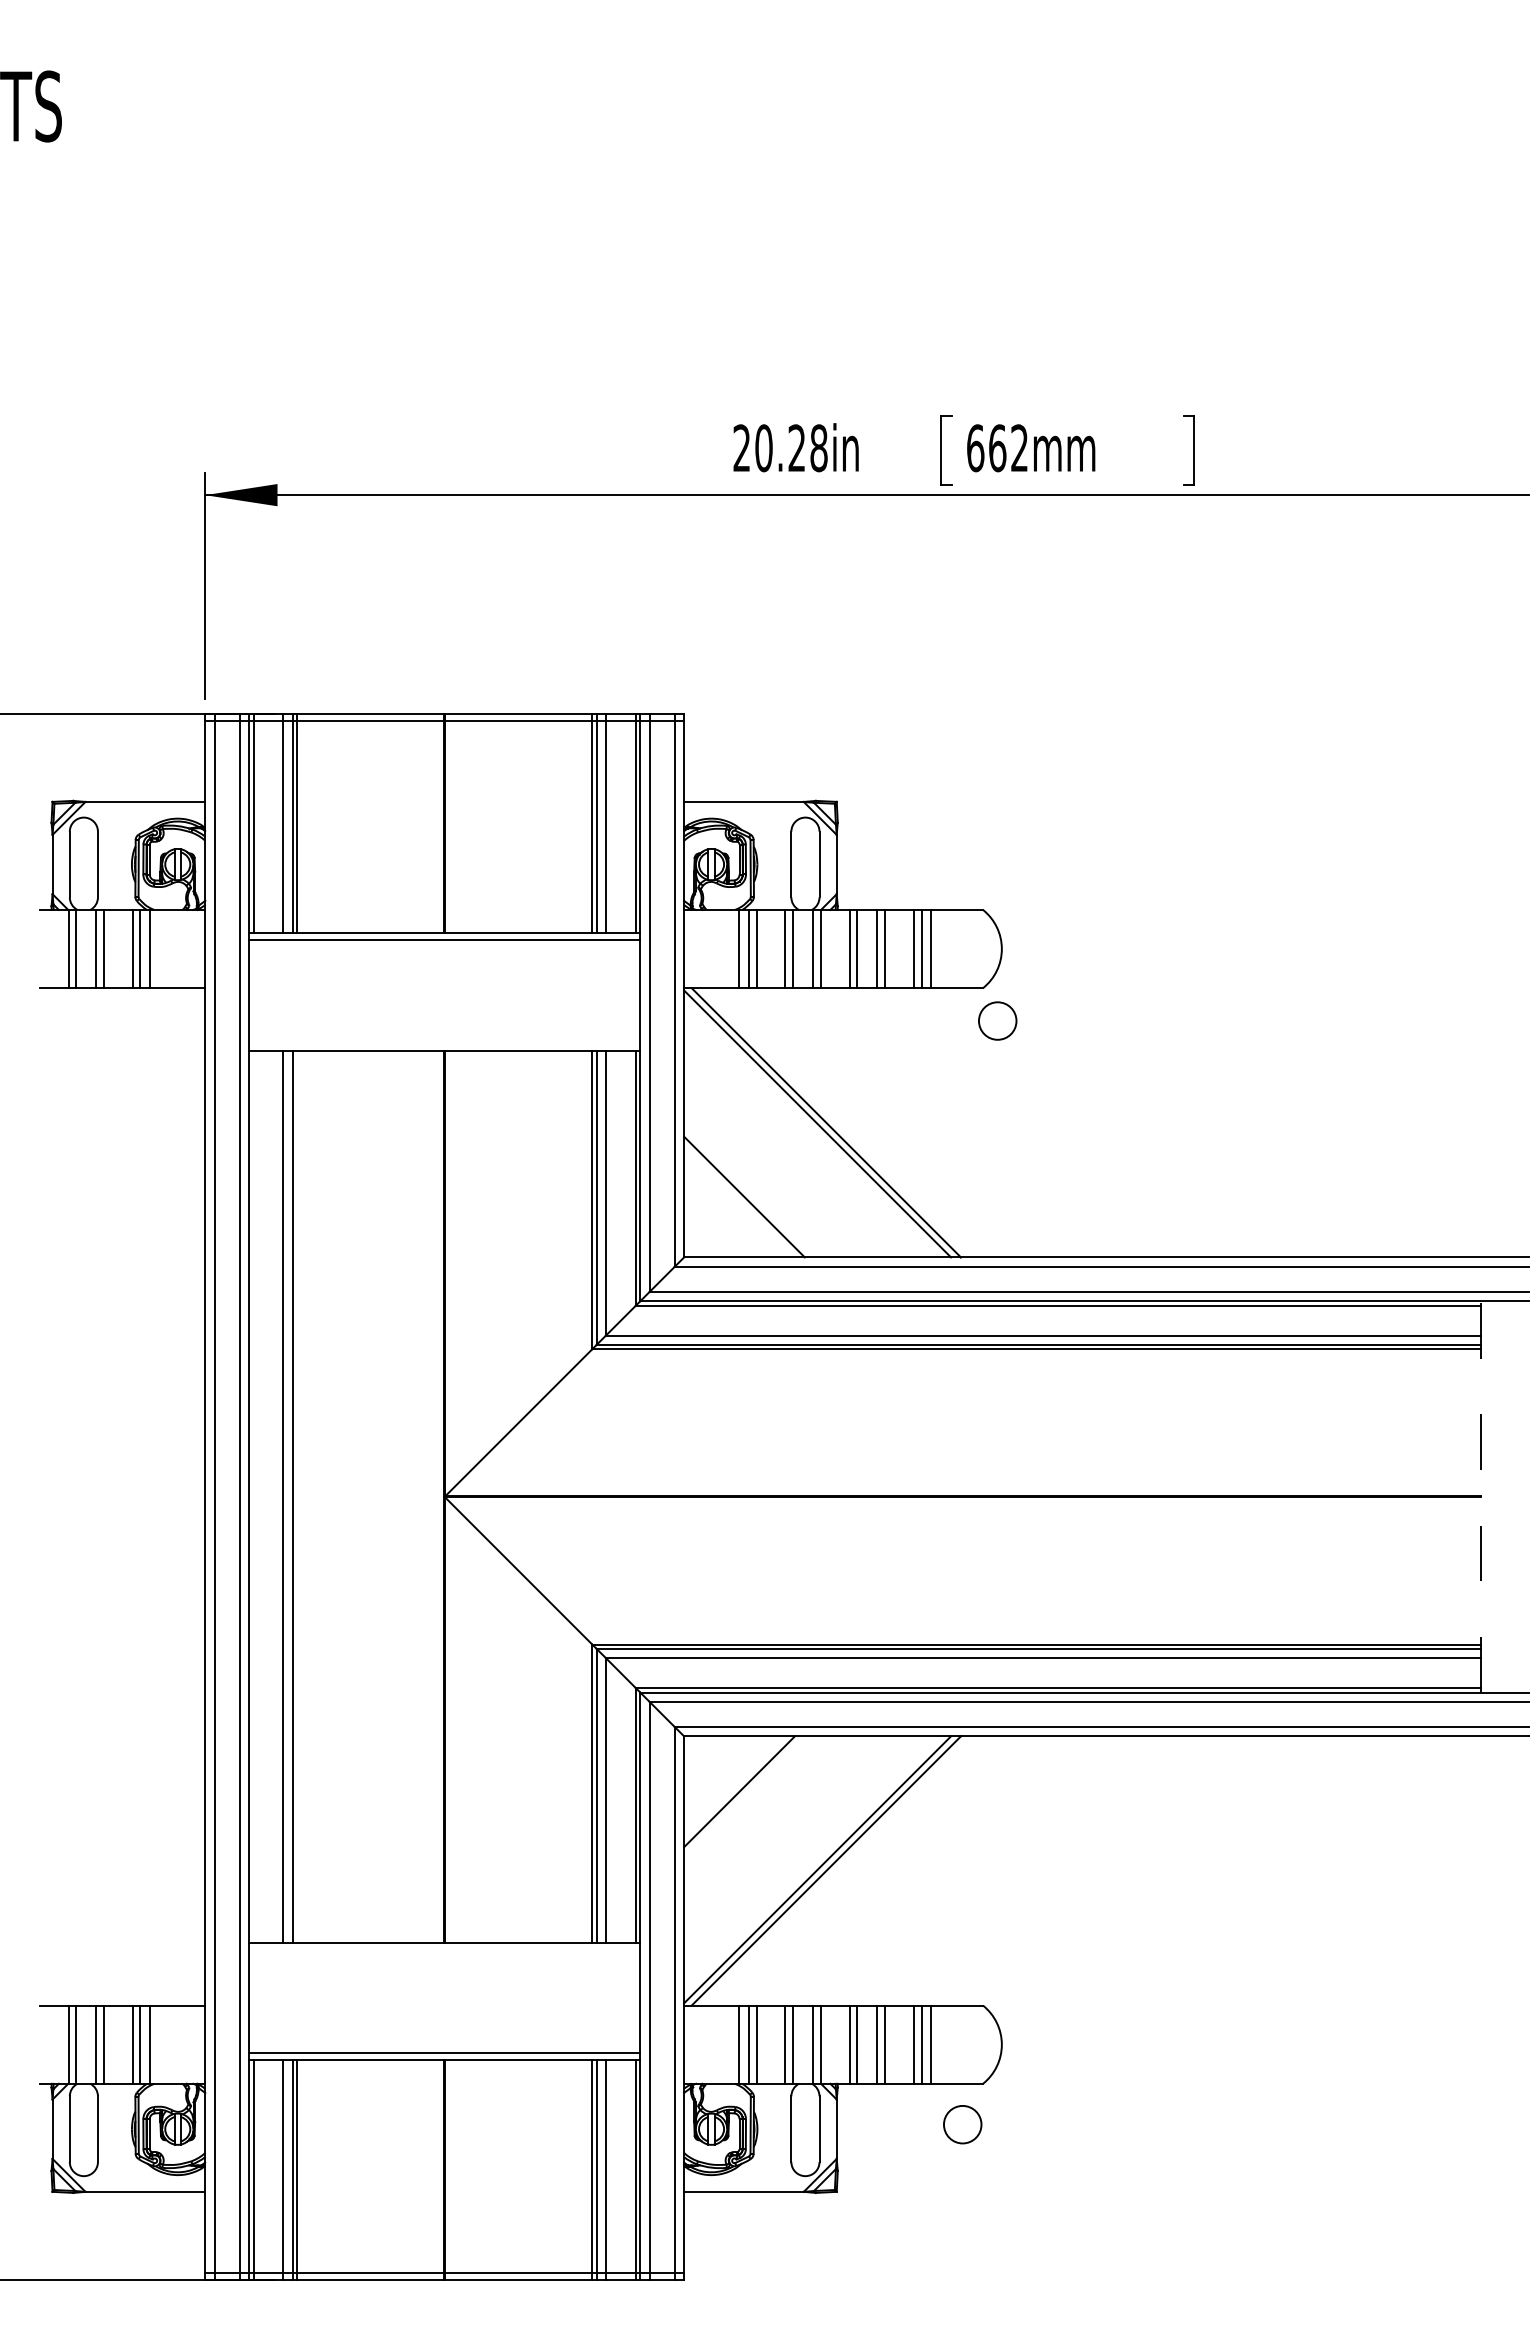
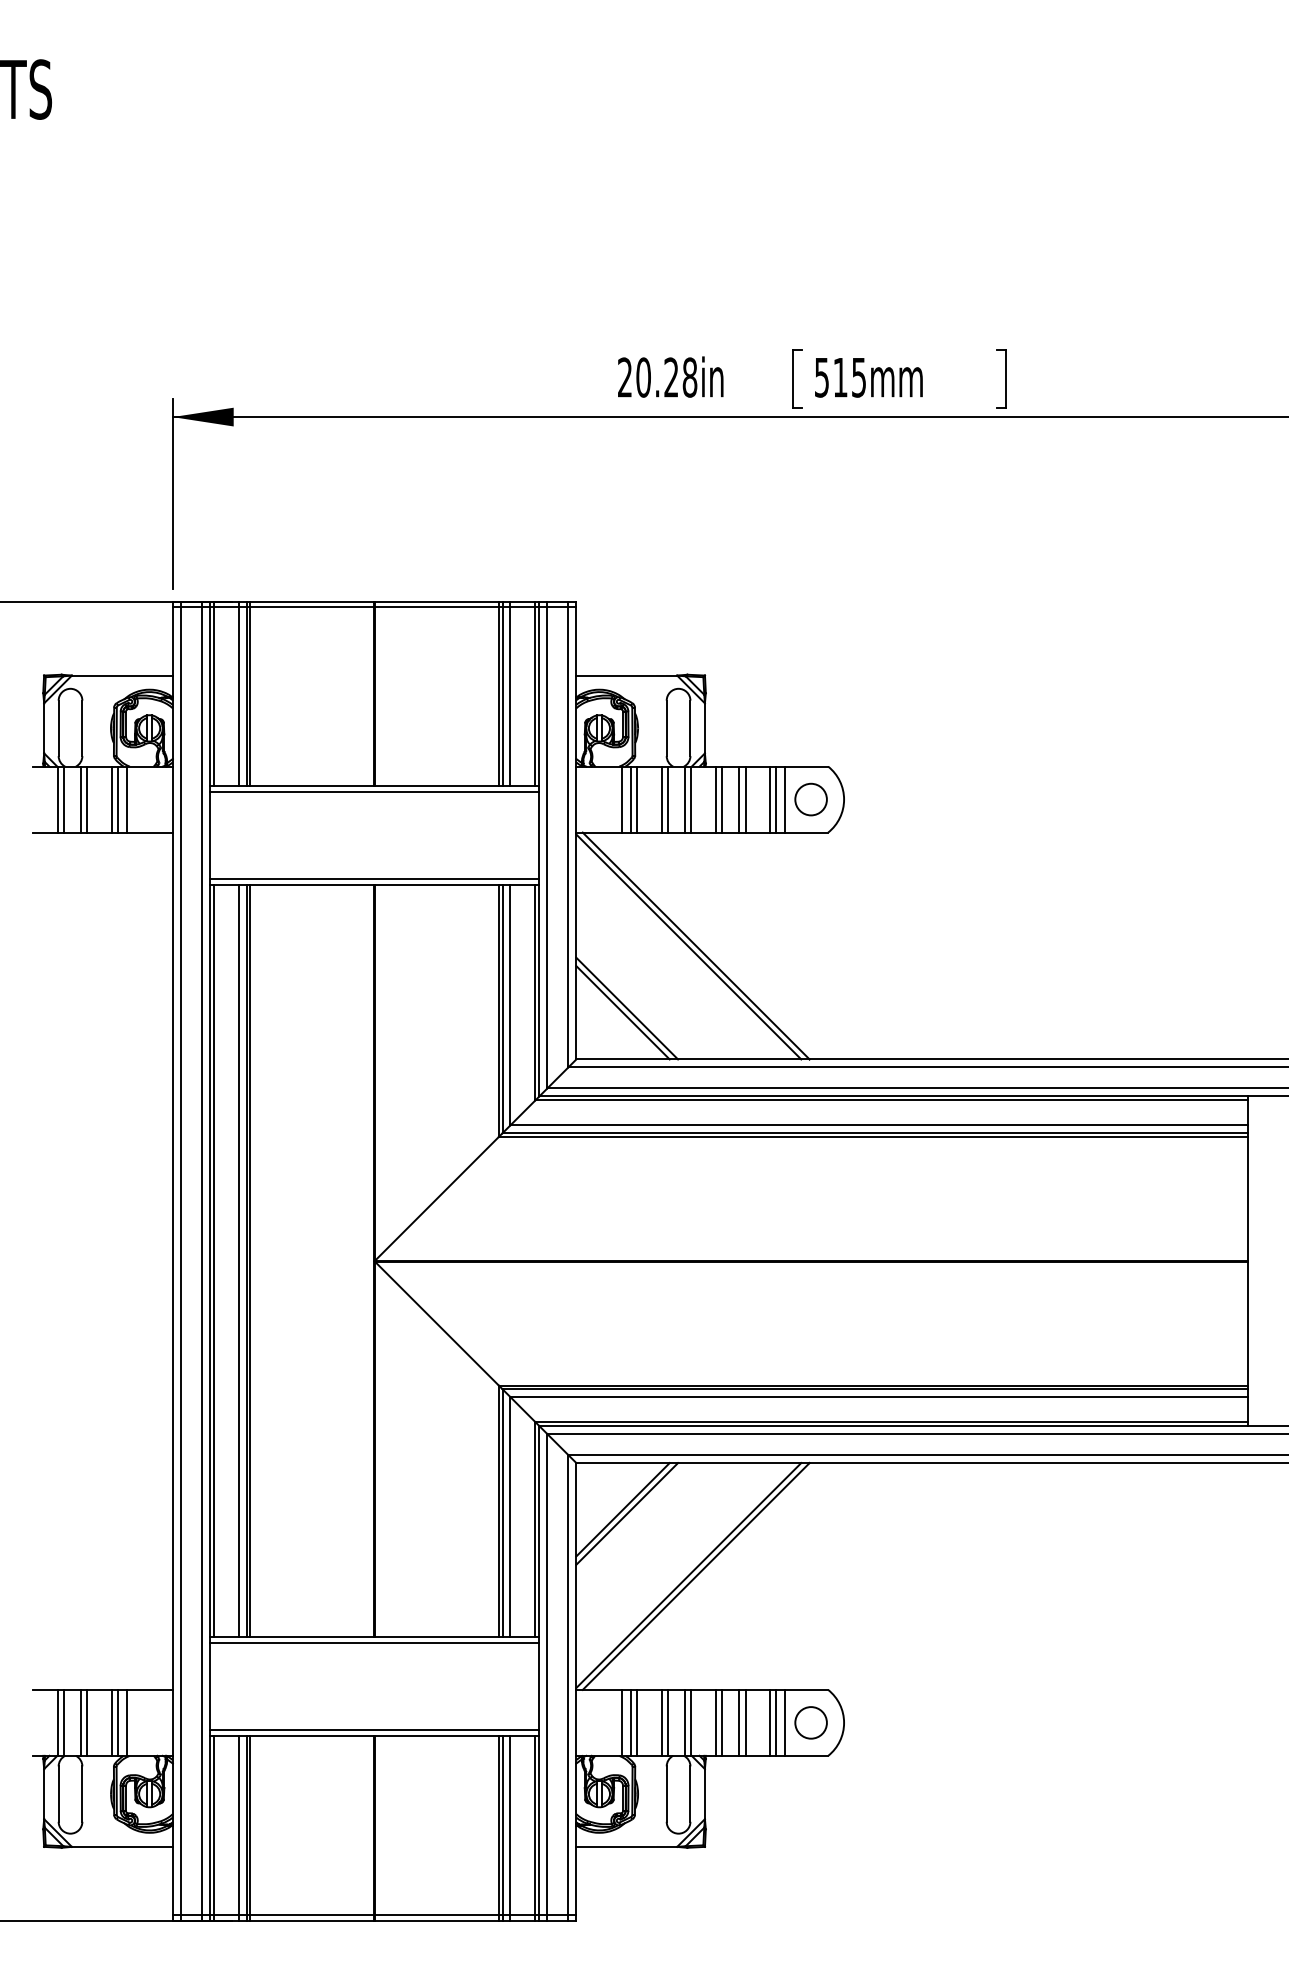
text: (997, 448) -> (840, 377), 662mm -> 515mm
circle: (997, 1020) -> (810, 799), moved
line: (444, 1043) -> (374, 879), added
line: (739, 1201) -> (623, 1012), added
line: (253, 1496) -> (213, 1260), added
line: (297, 1496) -> (250, 1260), added
line: (1480, 1496) -> (1247, 1260), dashed -> solid
line: (744, 1796) -> (627, 1513), added
line: (444, 1949) -> (374, 1642), added
circle: (962, 2124) -> (810, 1722), moved

